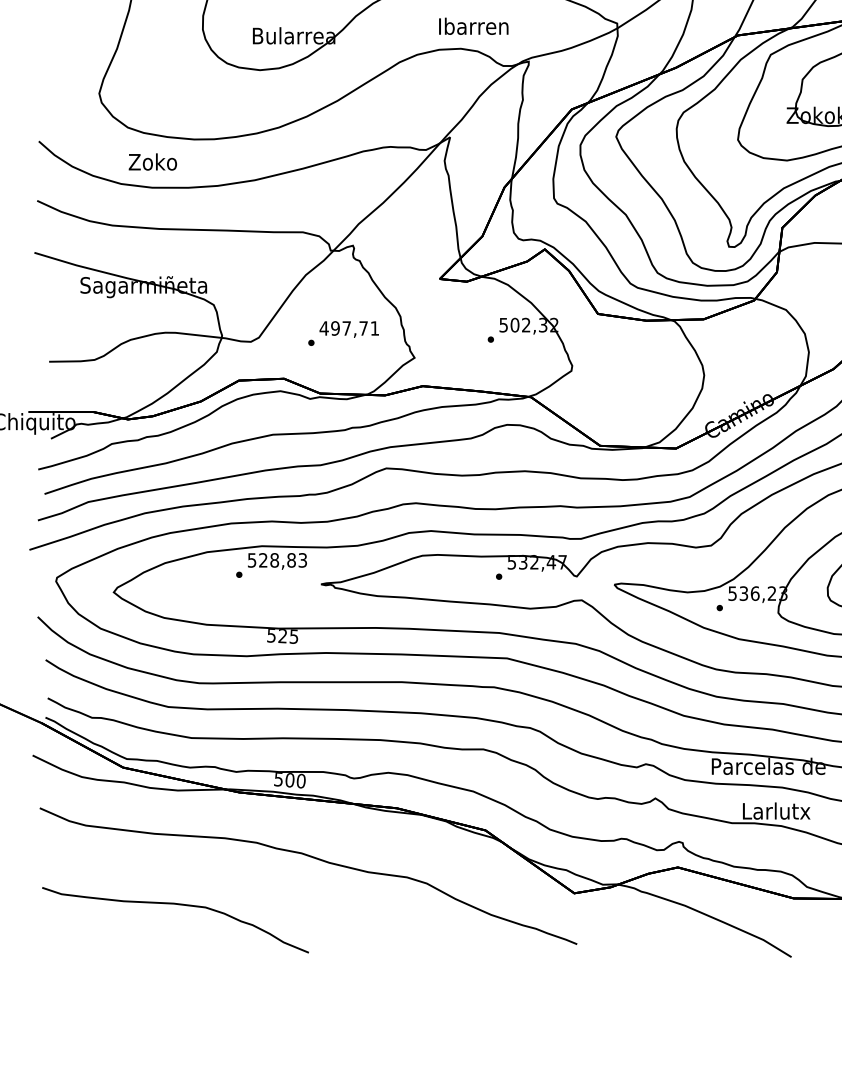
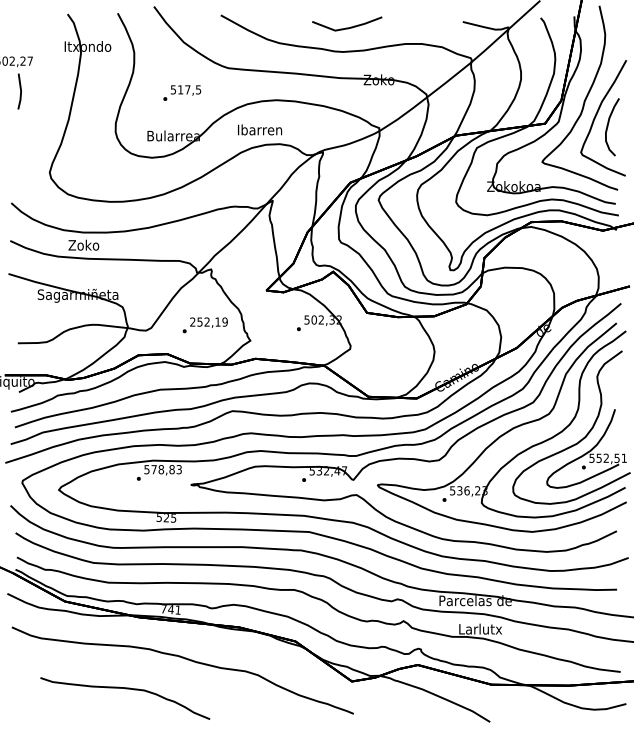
text: (474, 25) -> (260, 129), moved
text: (152, 160) -> (83, 244), moved
text: (348, 327) -> (208, 321), 497,71 -> 252,19
text: (262, 560) -> (153, 469), 528,83 -> 578,83
text: (290, 780) -> (171, 609), 500 -> 741
curve: (175, 905) -> (125, 689), moved

